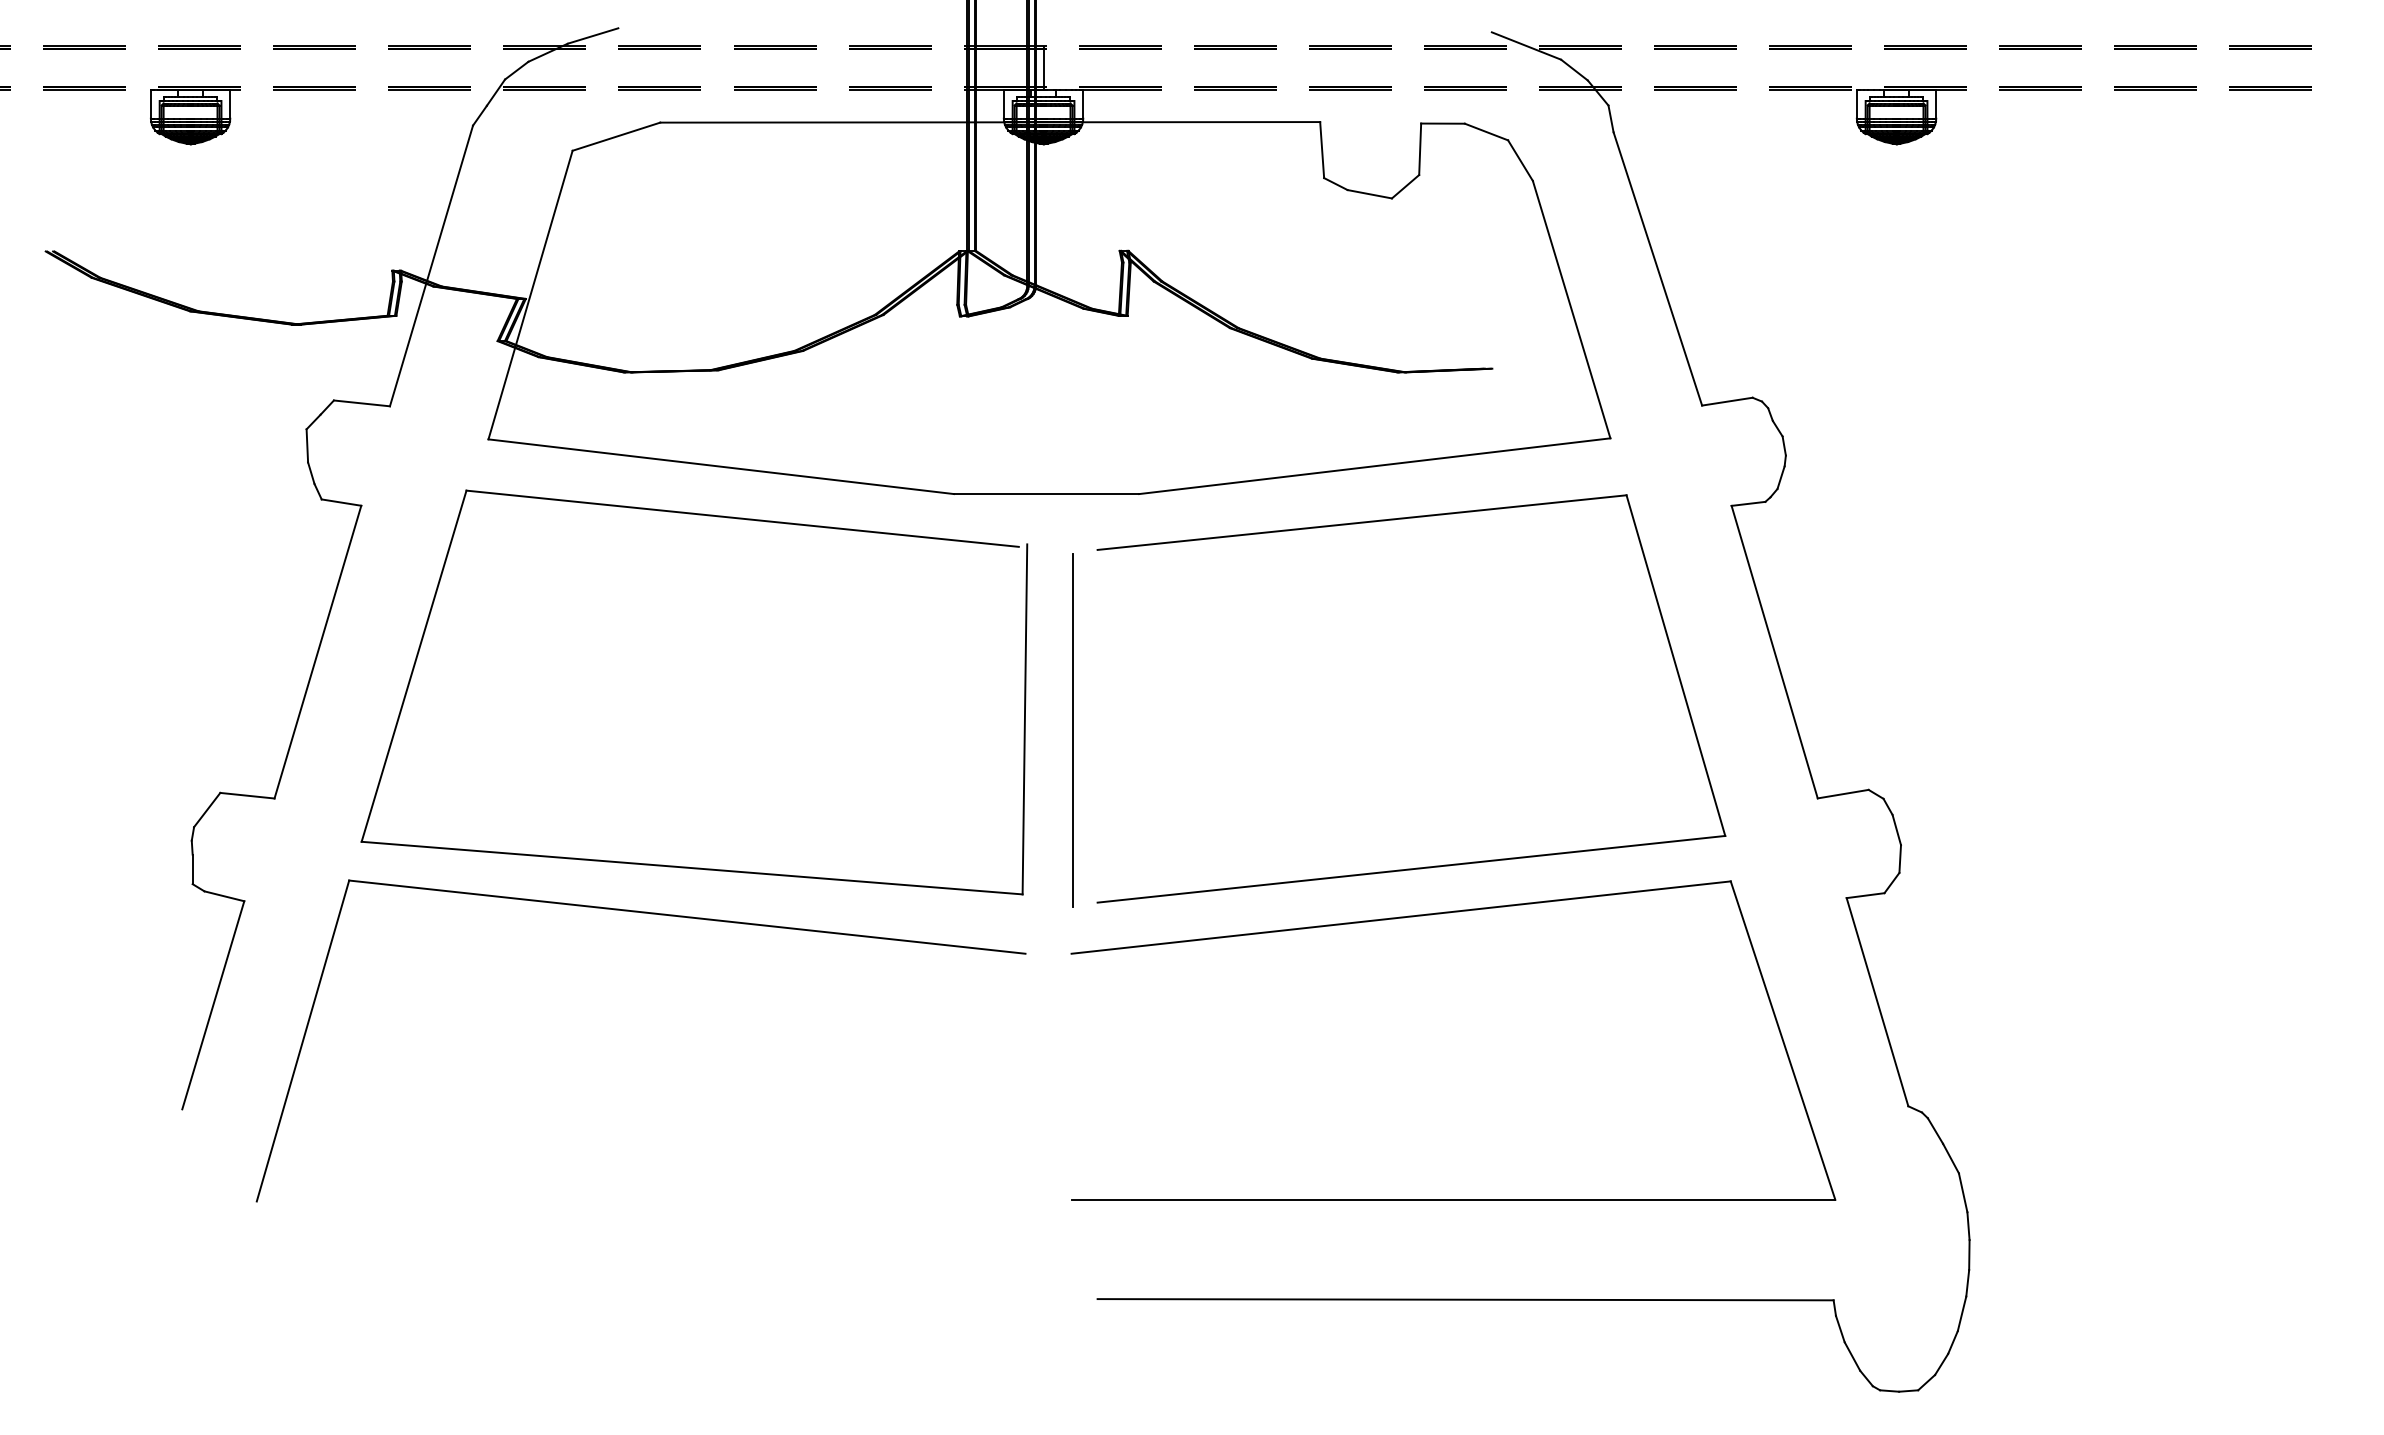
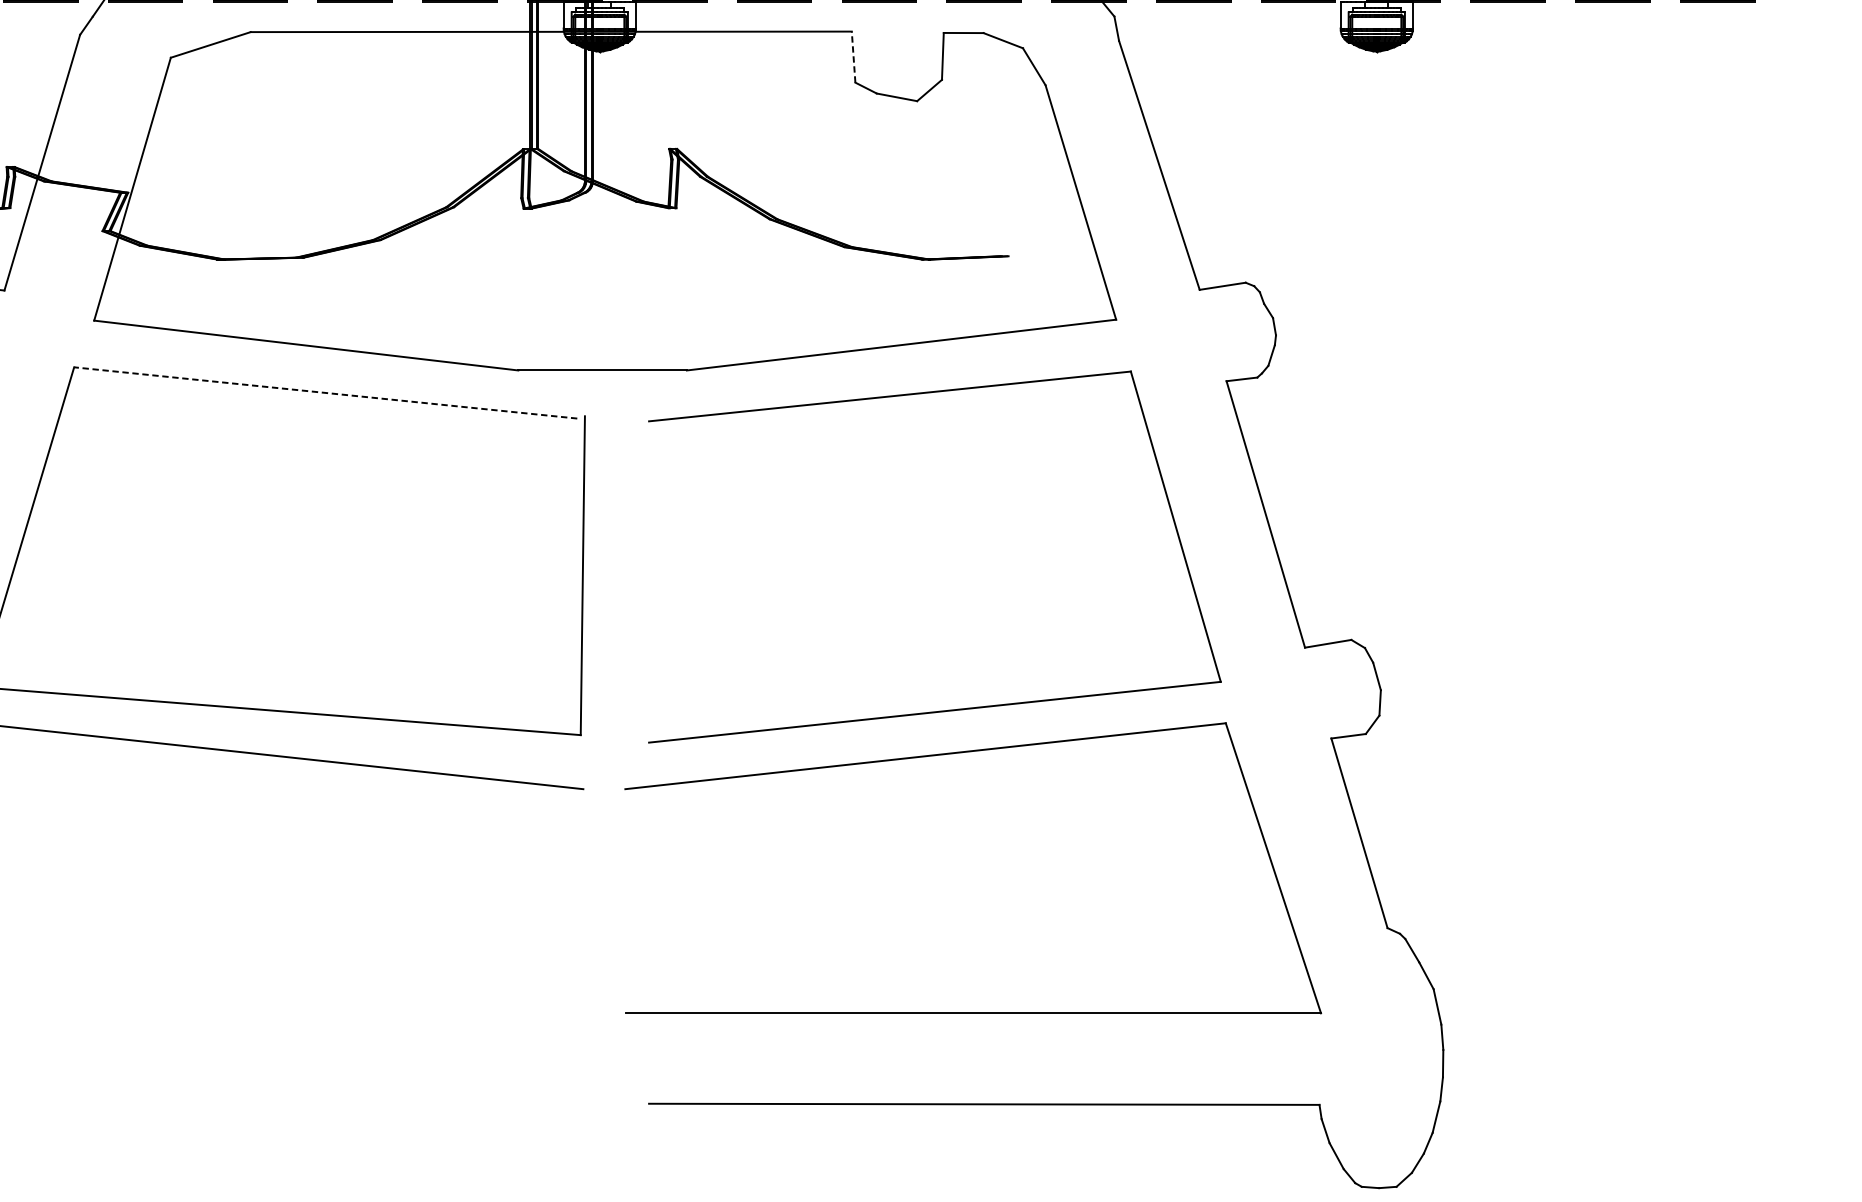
line: (1322, 149) -> (853, 56), solid -> dashed
line: (742, 518) -> (325, 392), solid -> dashed
line: (1072, 730) -> (626, 585), removed

